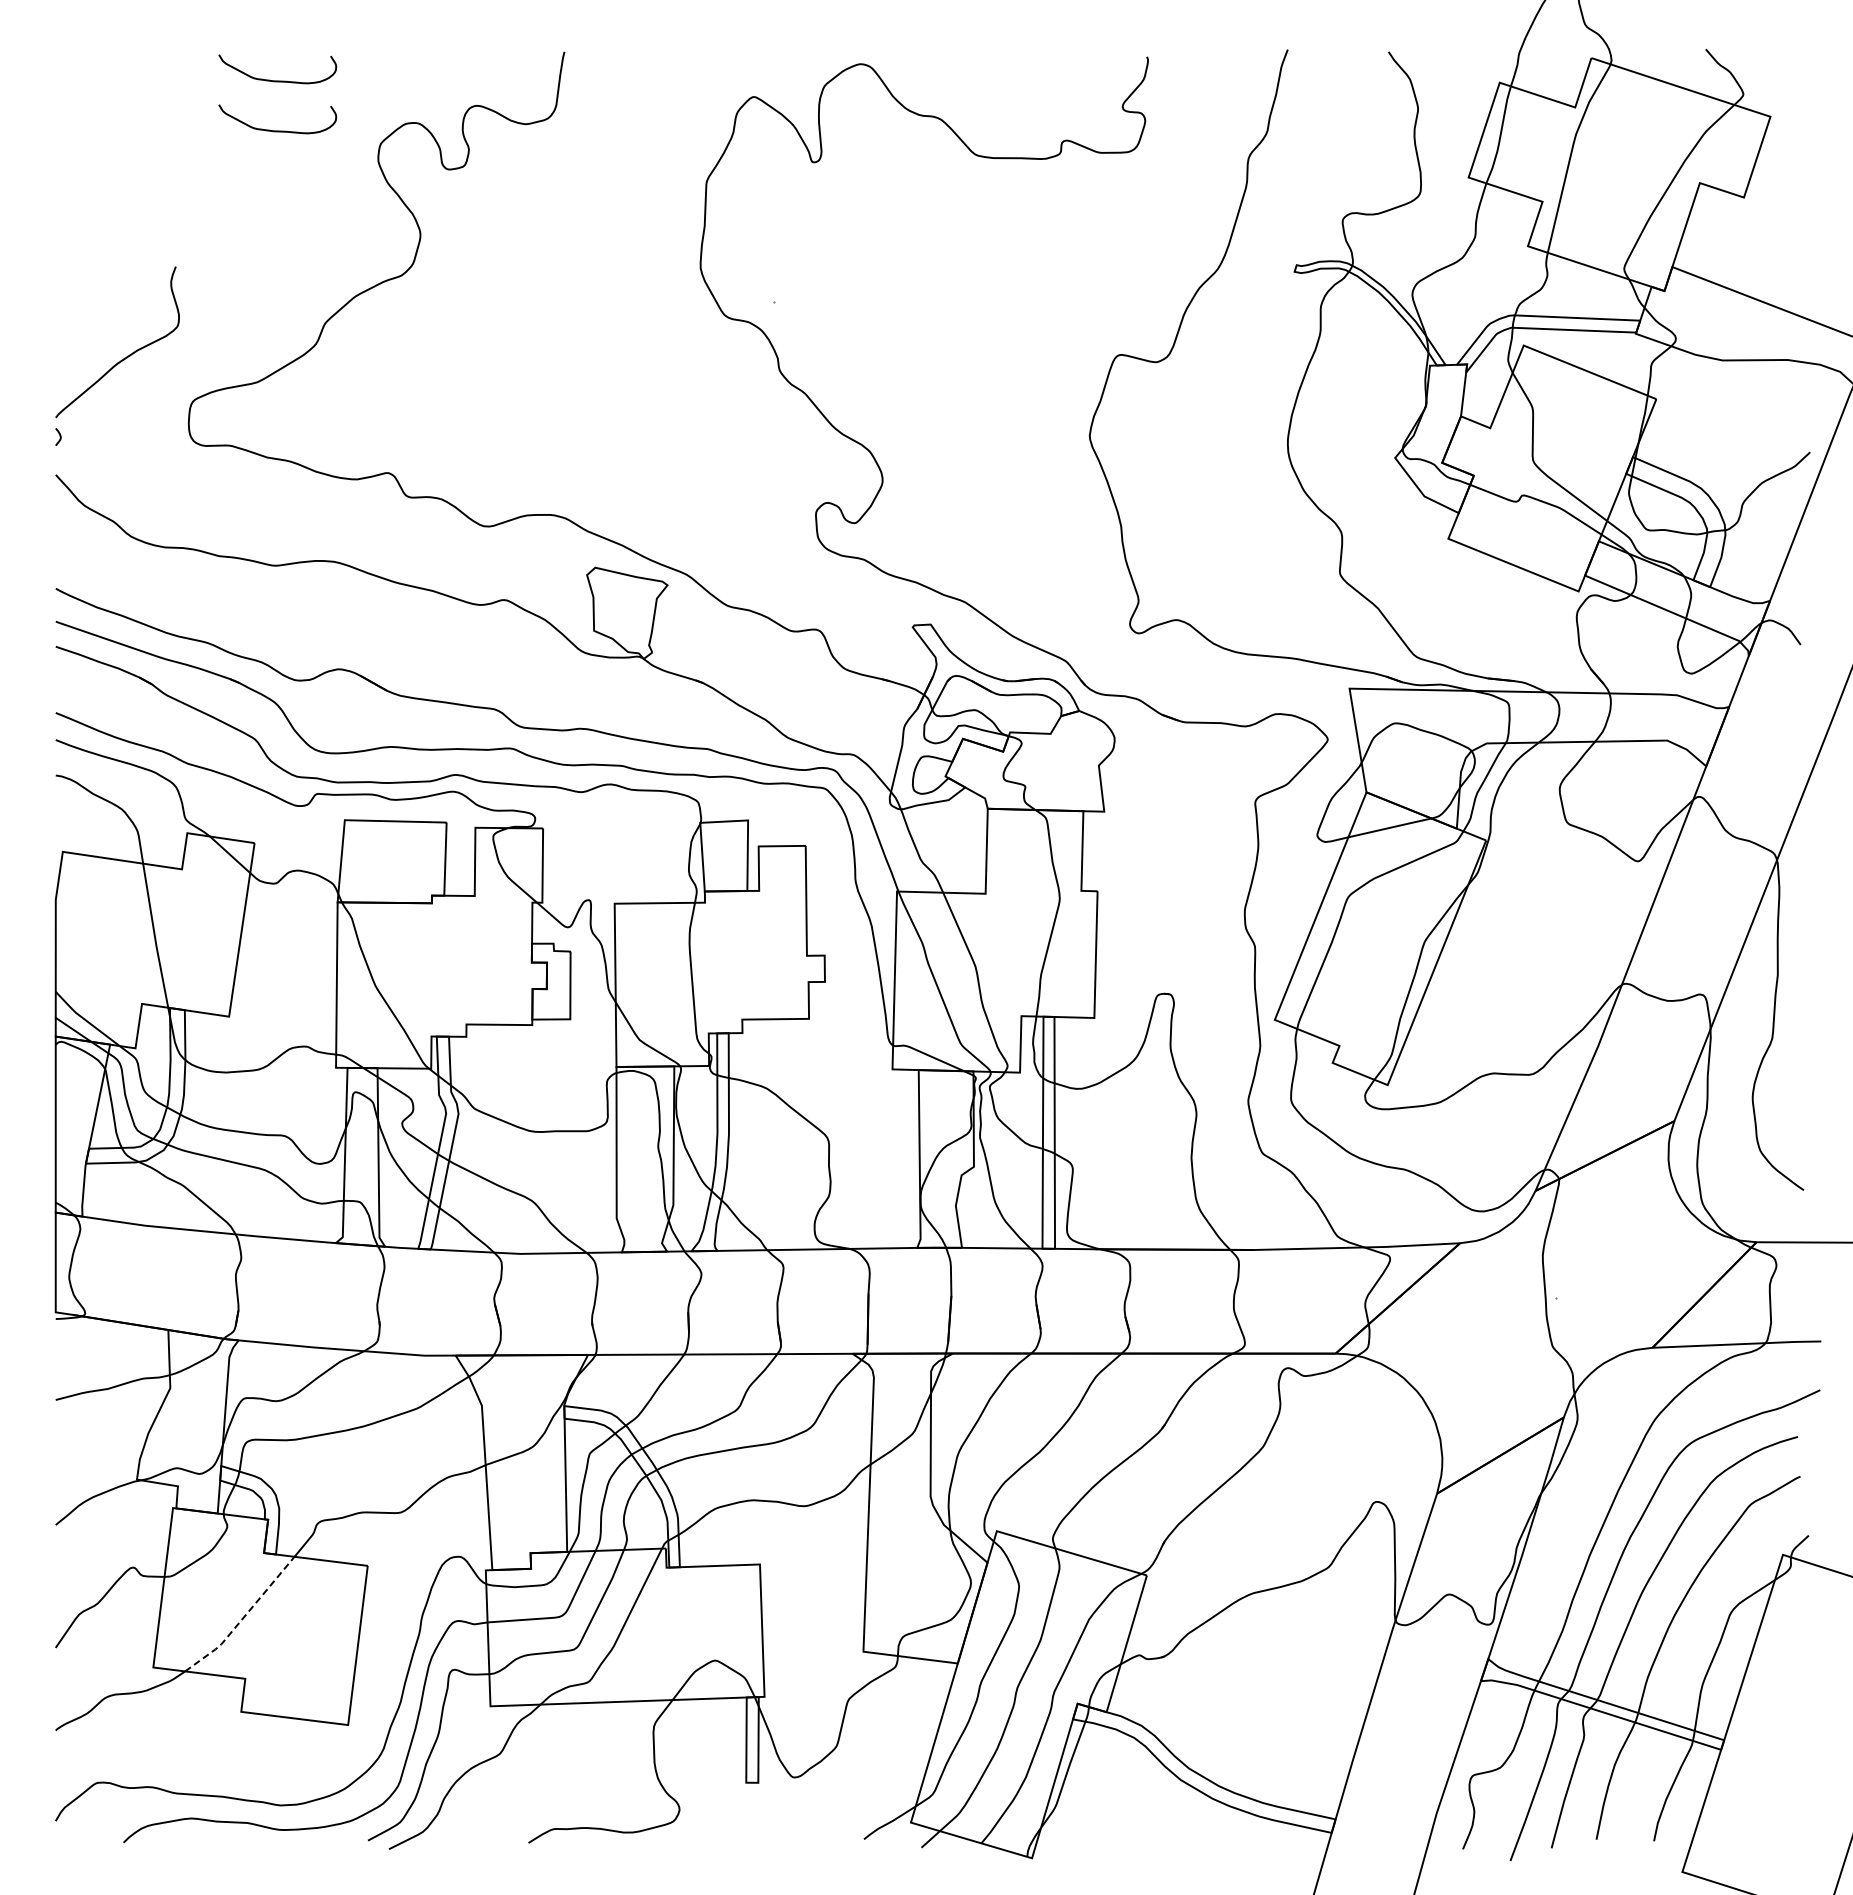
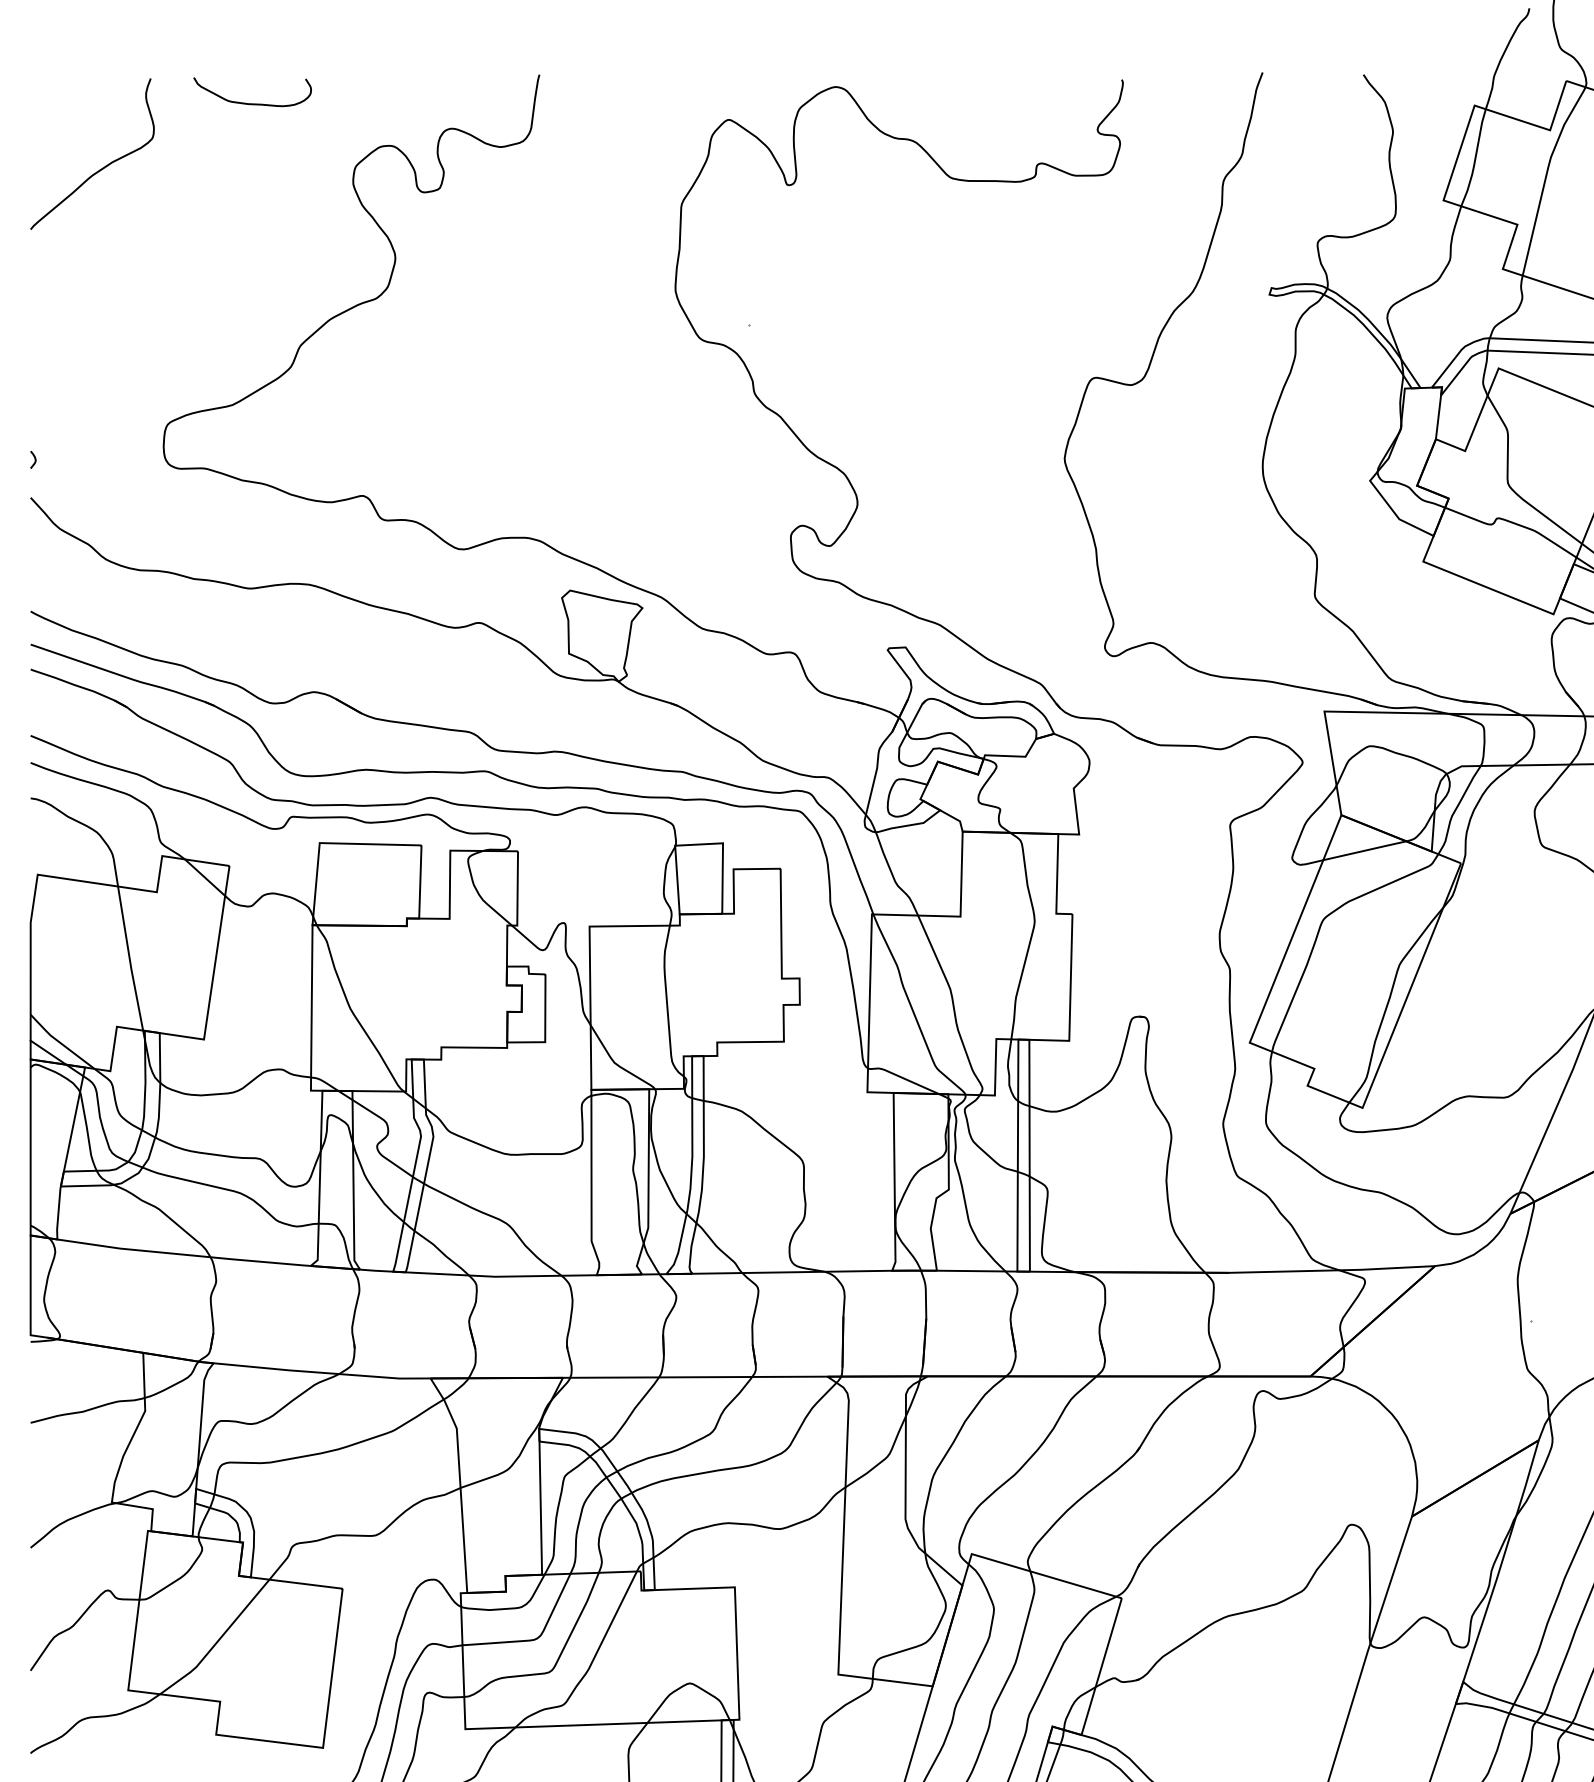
curve: (277, 130) -> (252, 153), removed
curve: (127, 355) -> (102, 167), moved
line: (242, 1618) -> (217, 1641), dashed -> solid

